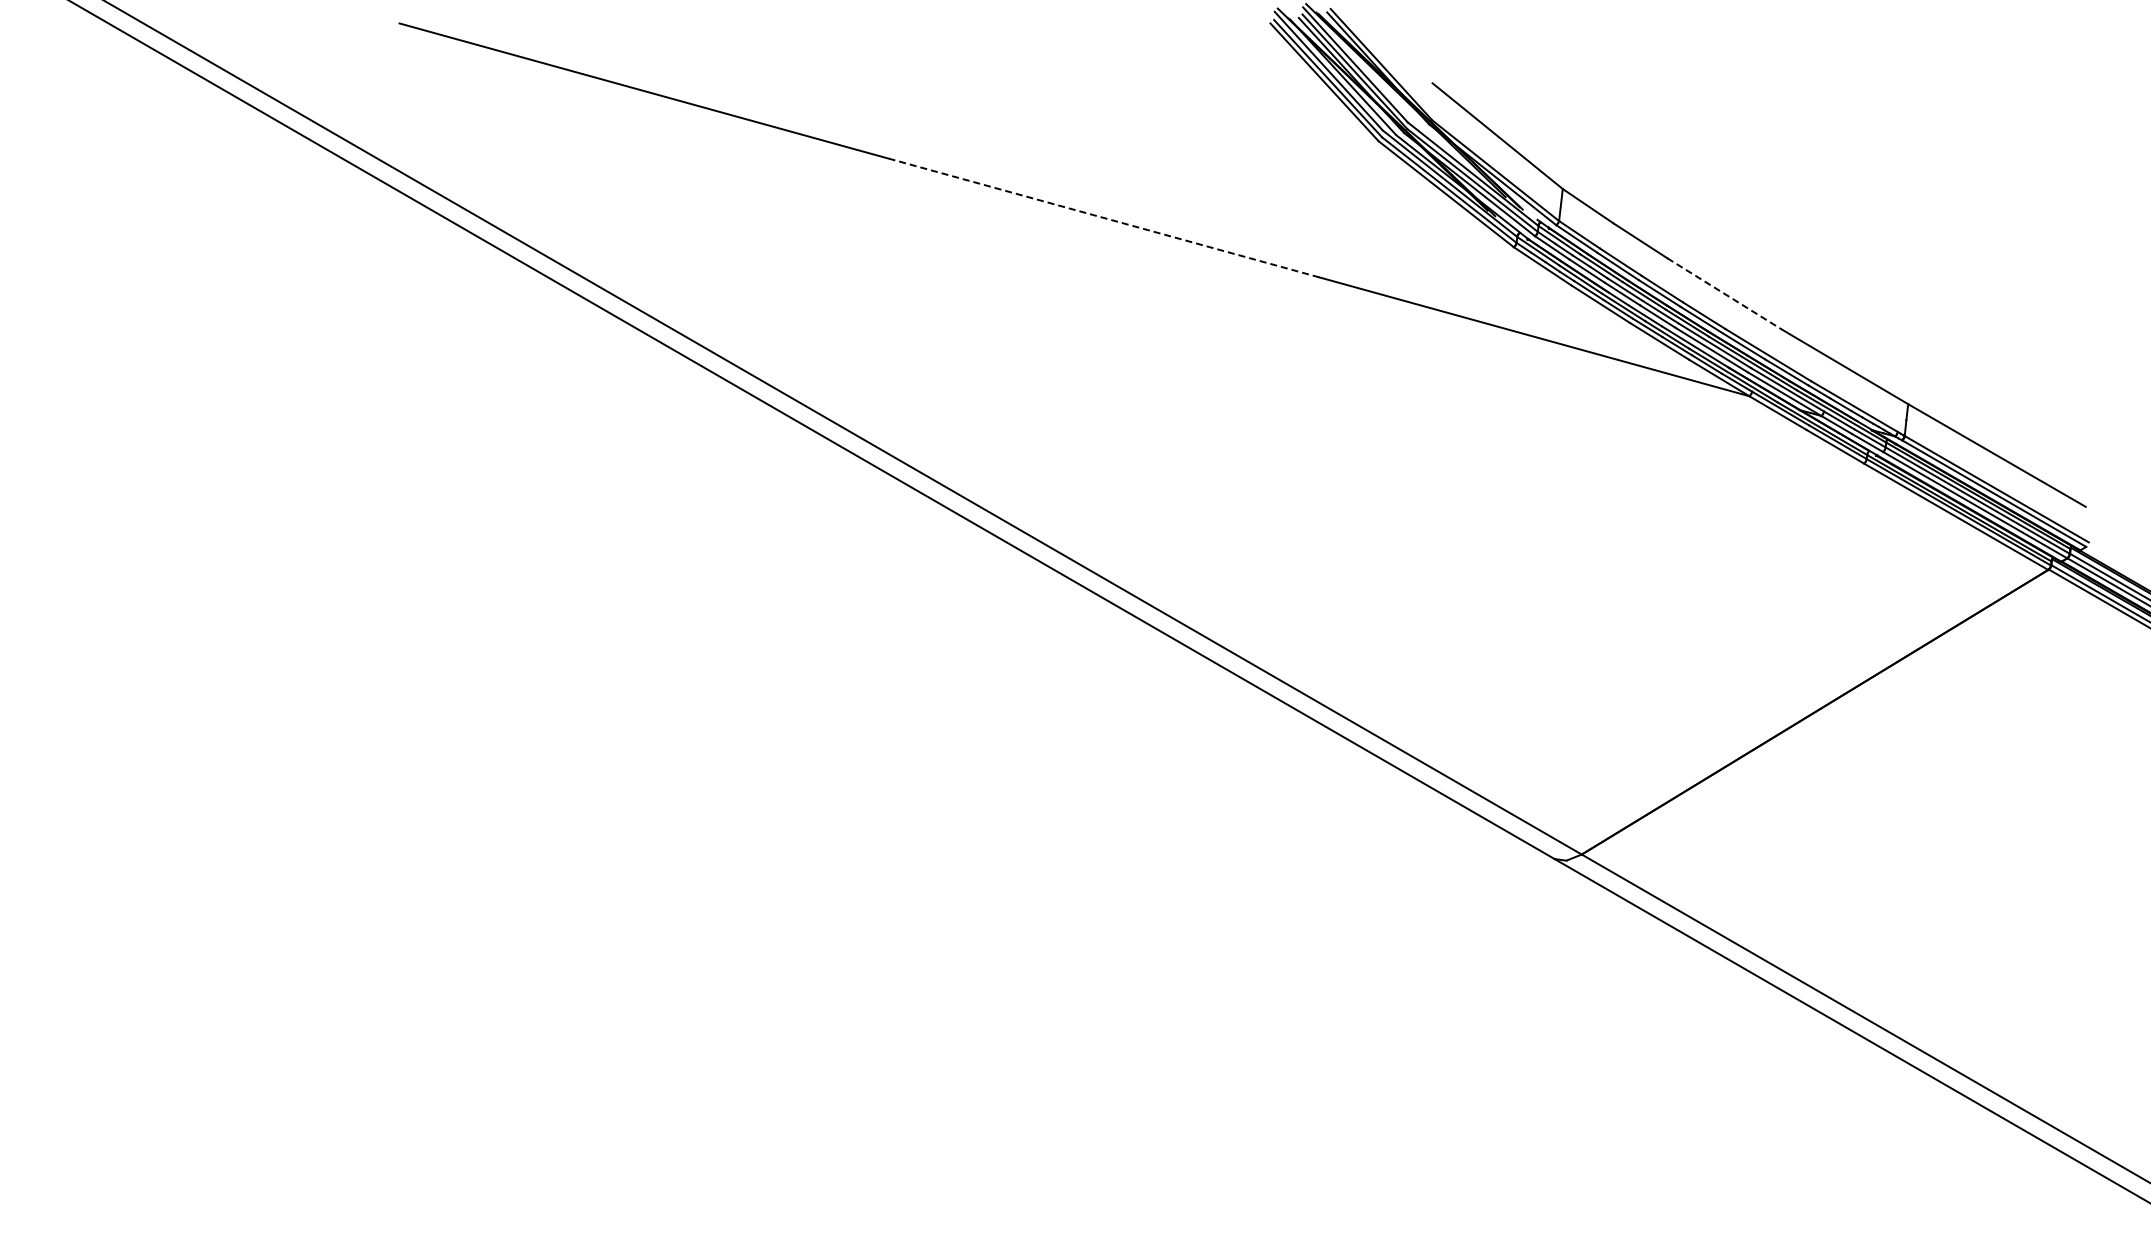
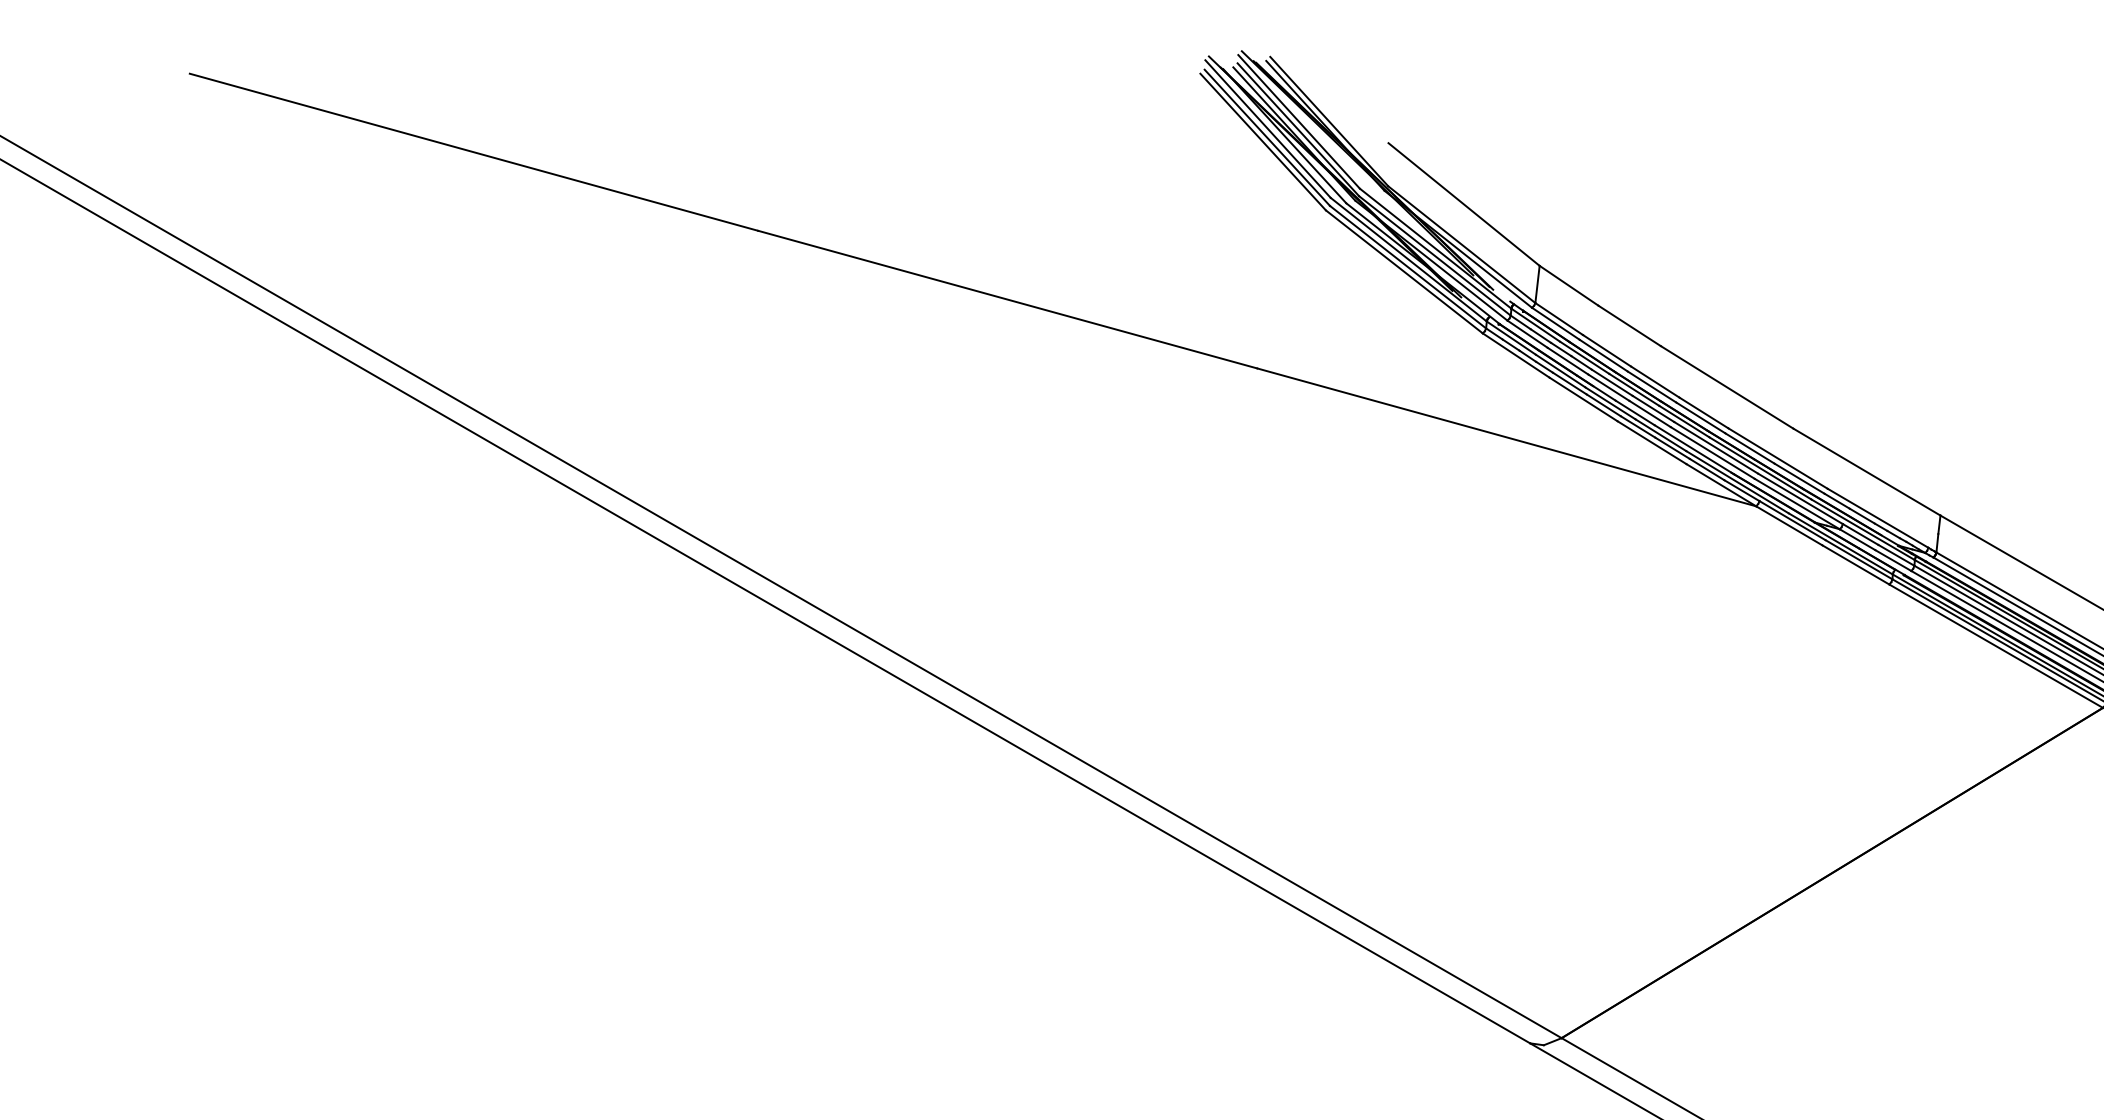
line: (1103, 217) -> (1006, 298), dashed -> solid
line: (1724, 294) -> (1727, 388), dashed -> solid

